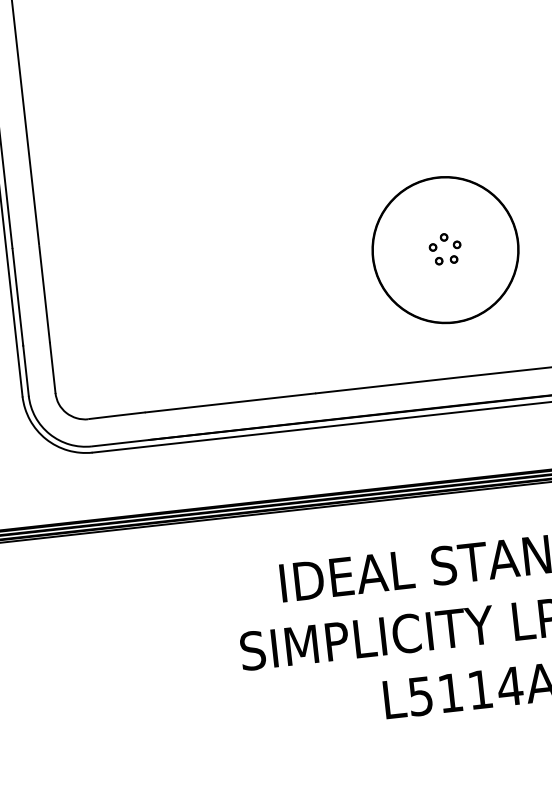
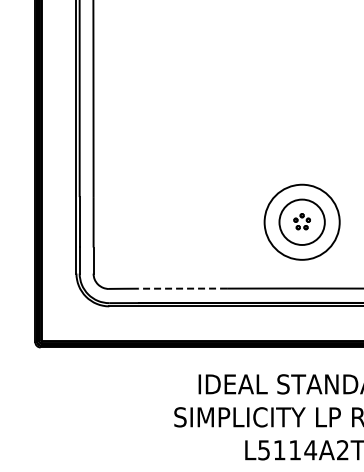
circle: (444, 250) -> (301, 222), size x0.6
line: (229, 402) -> (182, 288), solid -> dashed

